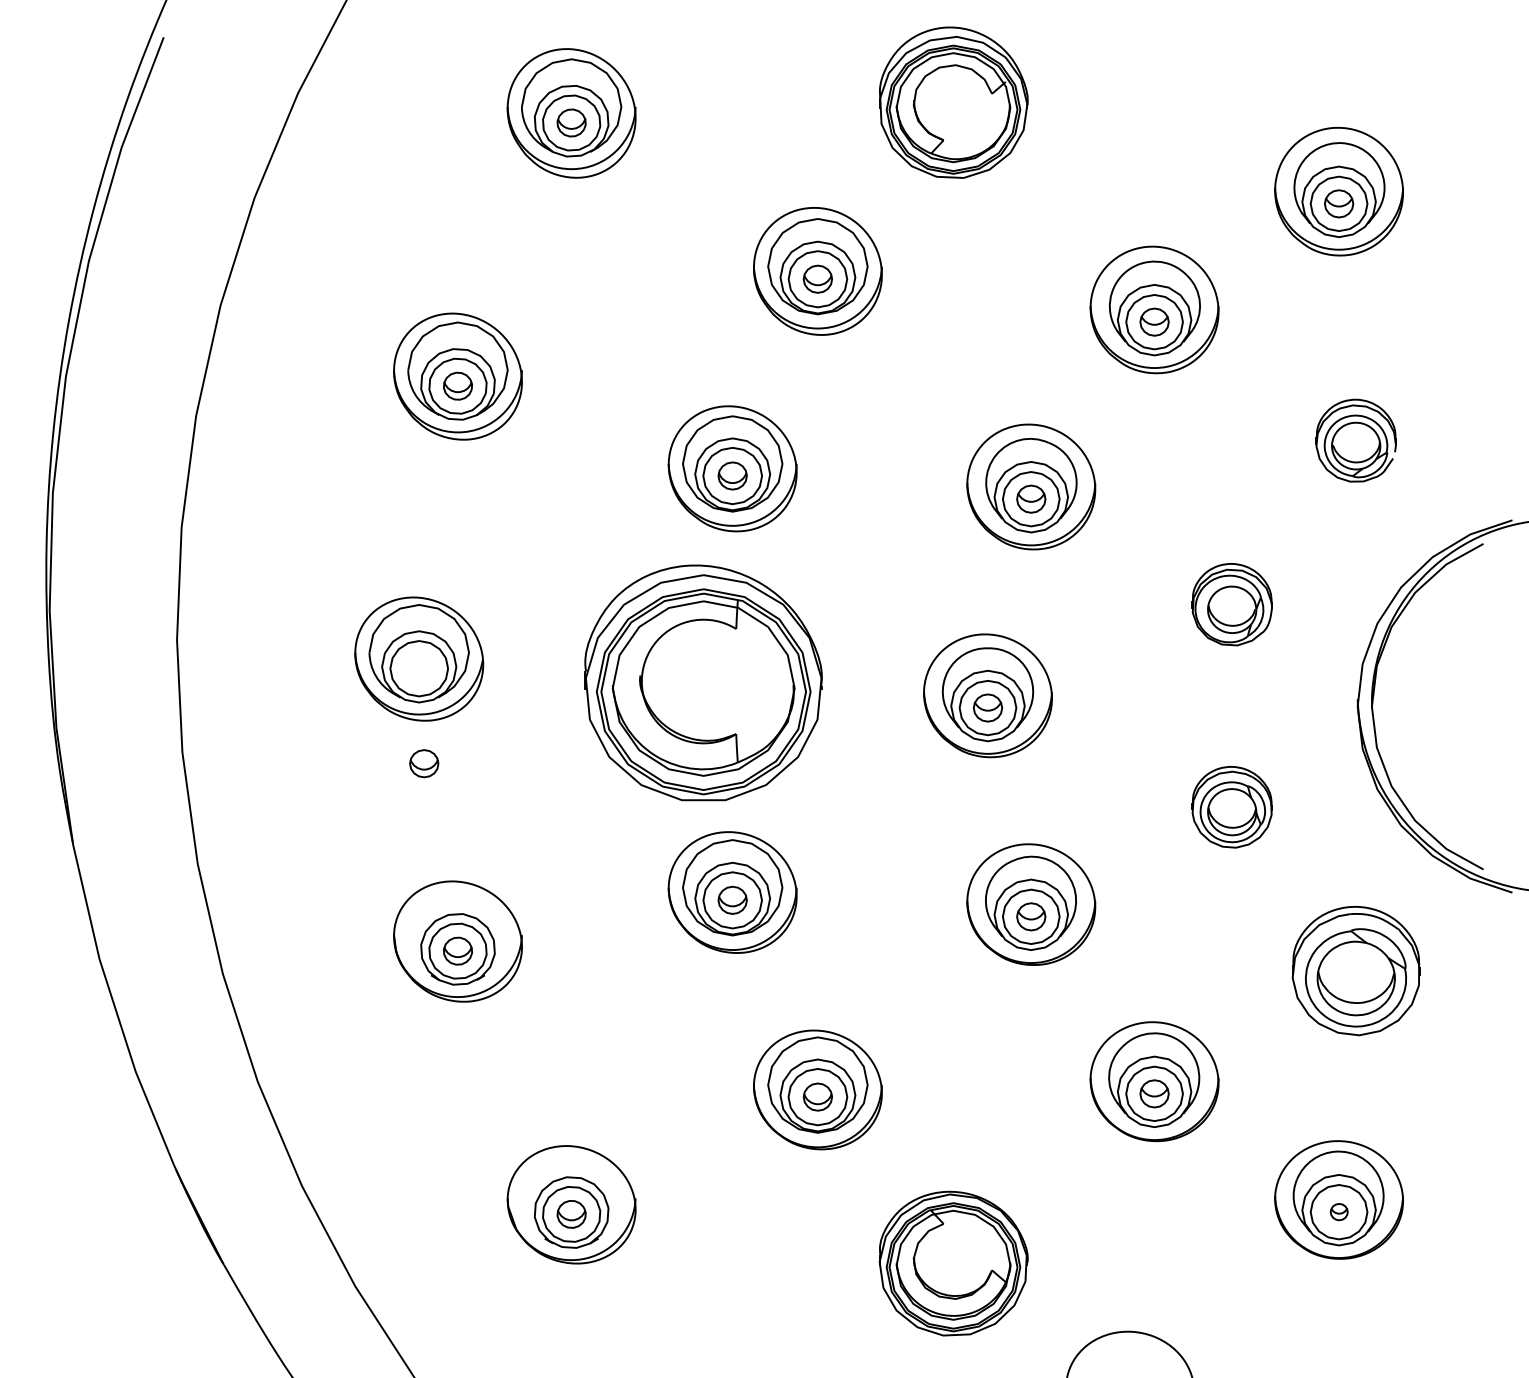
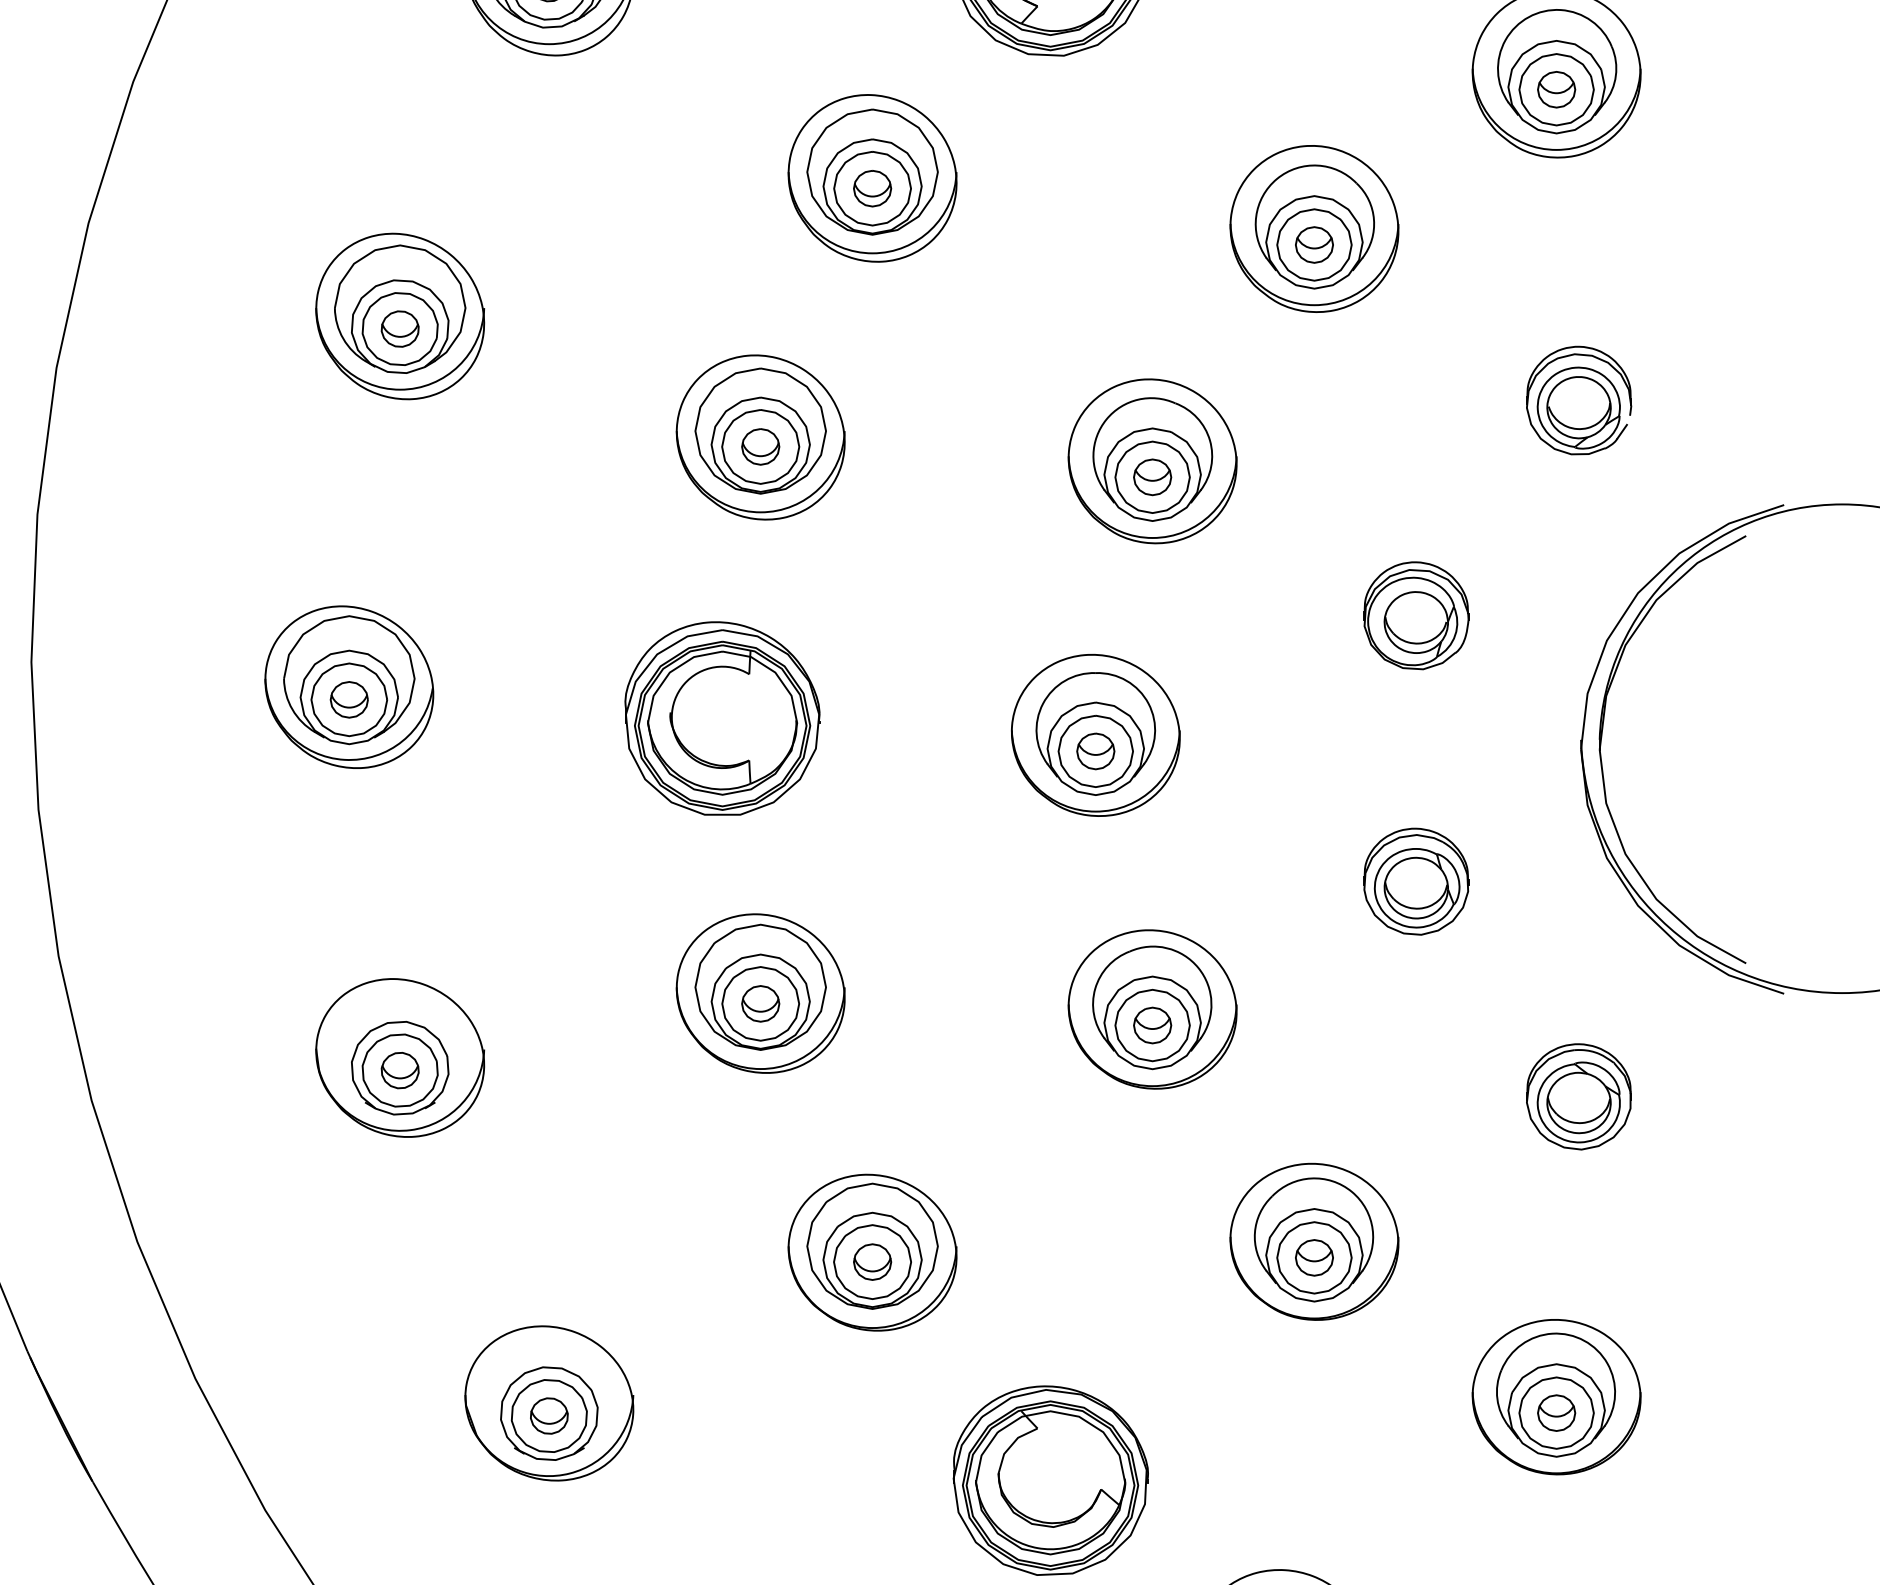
part: (703, 682) -> (722, 717), size x0.62
part: (424, 763) -> (349, 699), moved
part: (1355, 971) -> (1578, 1097), size x0.62
part: (1339, 1211) -> (1557, 1412), size x1.67

